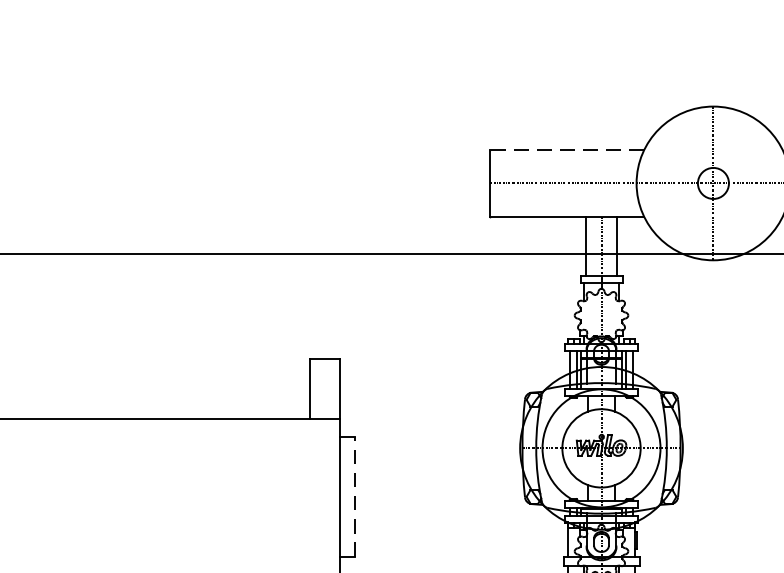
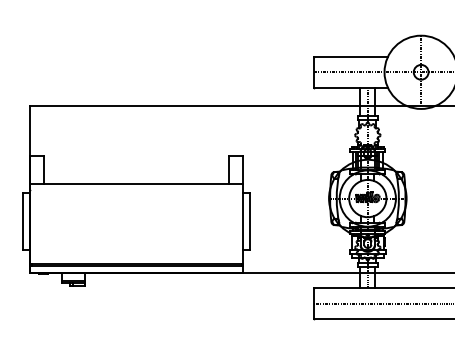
line: (567, 150) -> (351, 56), dashed -> solid
line: (355, 496) -> (250, 221), dashed -> solid

